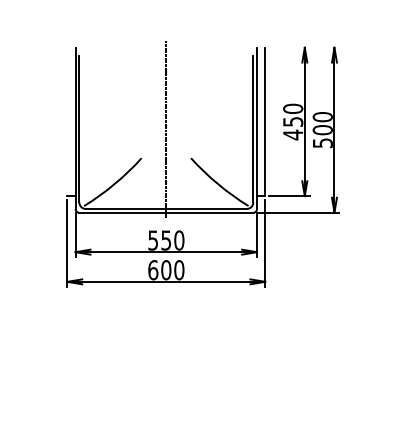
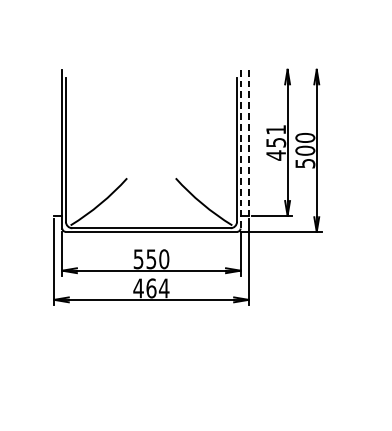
text: (293, 108) -> (276, 129), 450 -> 451
line: (265, 122) -> (248, 143), solid -> dashed
line: (257, 128) -> (241, 149), solid -> dashed
line: (166, 130) -> (151, 151), removed
text: (165, 270) -> (150, 288), 600 -> 464

